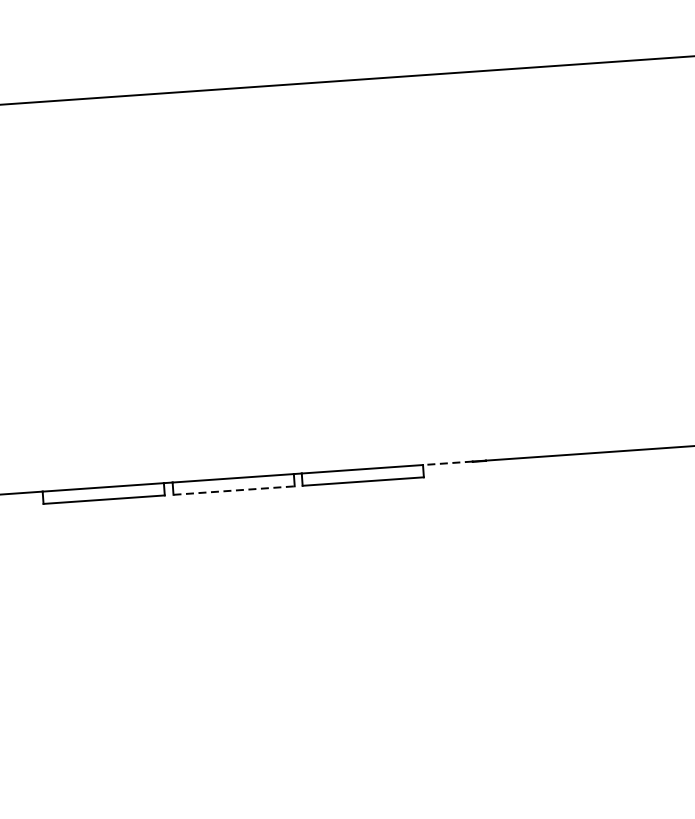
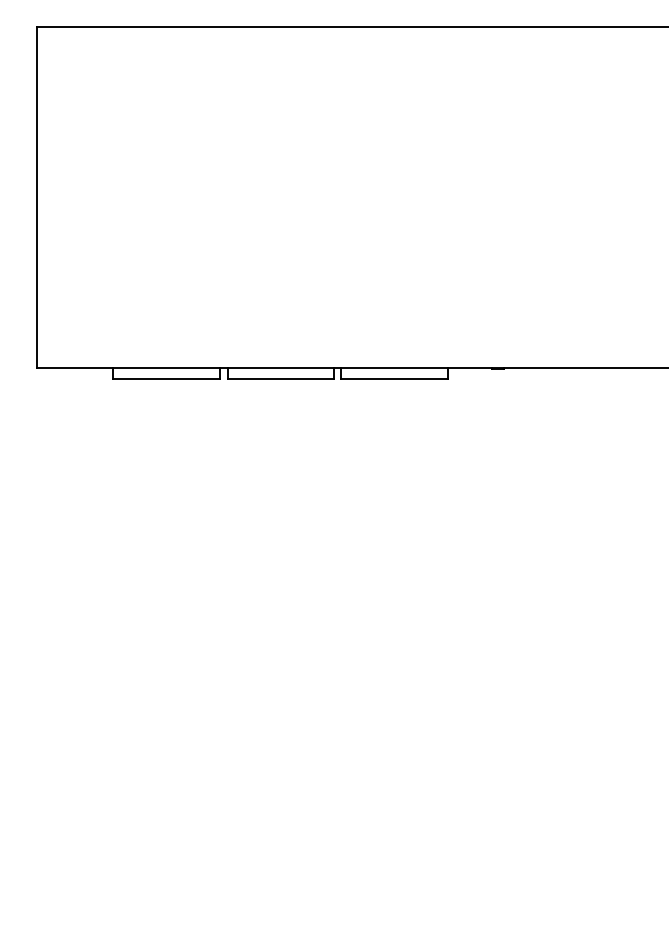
line: (448, 463) -> (470, 368), dashed -> solid
line: (234, 491) -> (281, 379), dashed -> solid

